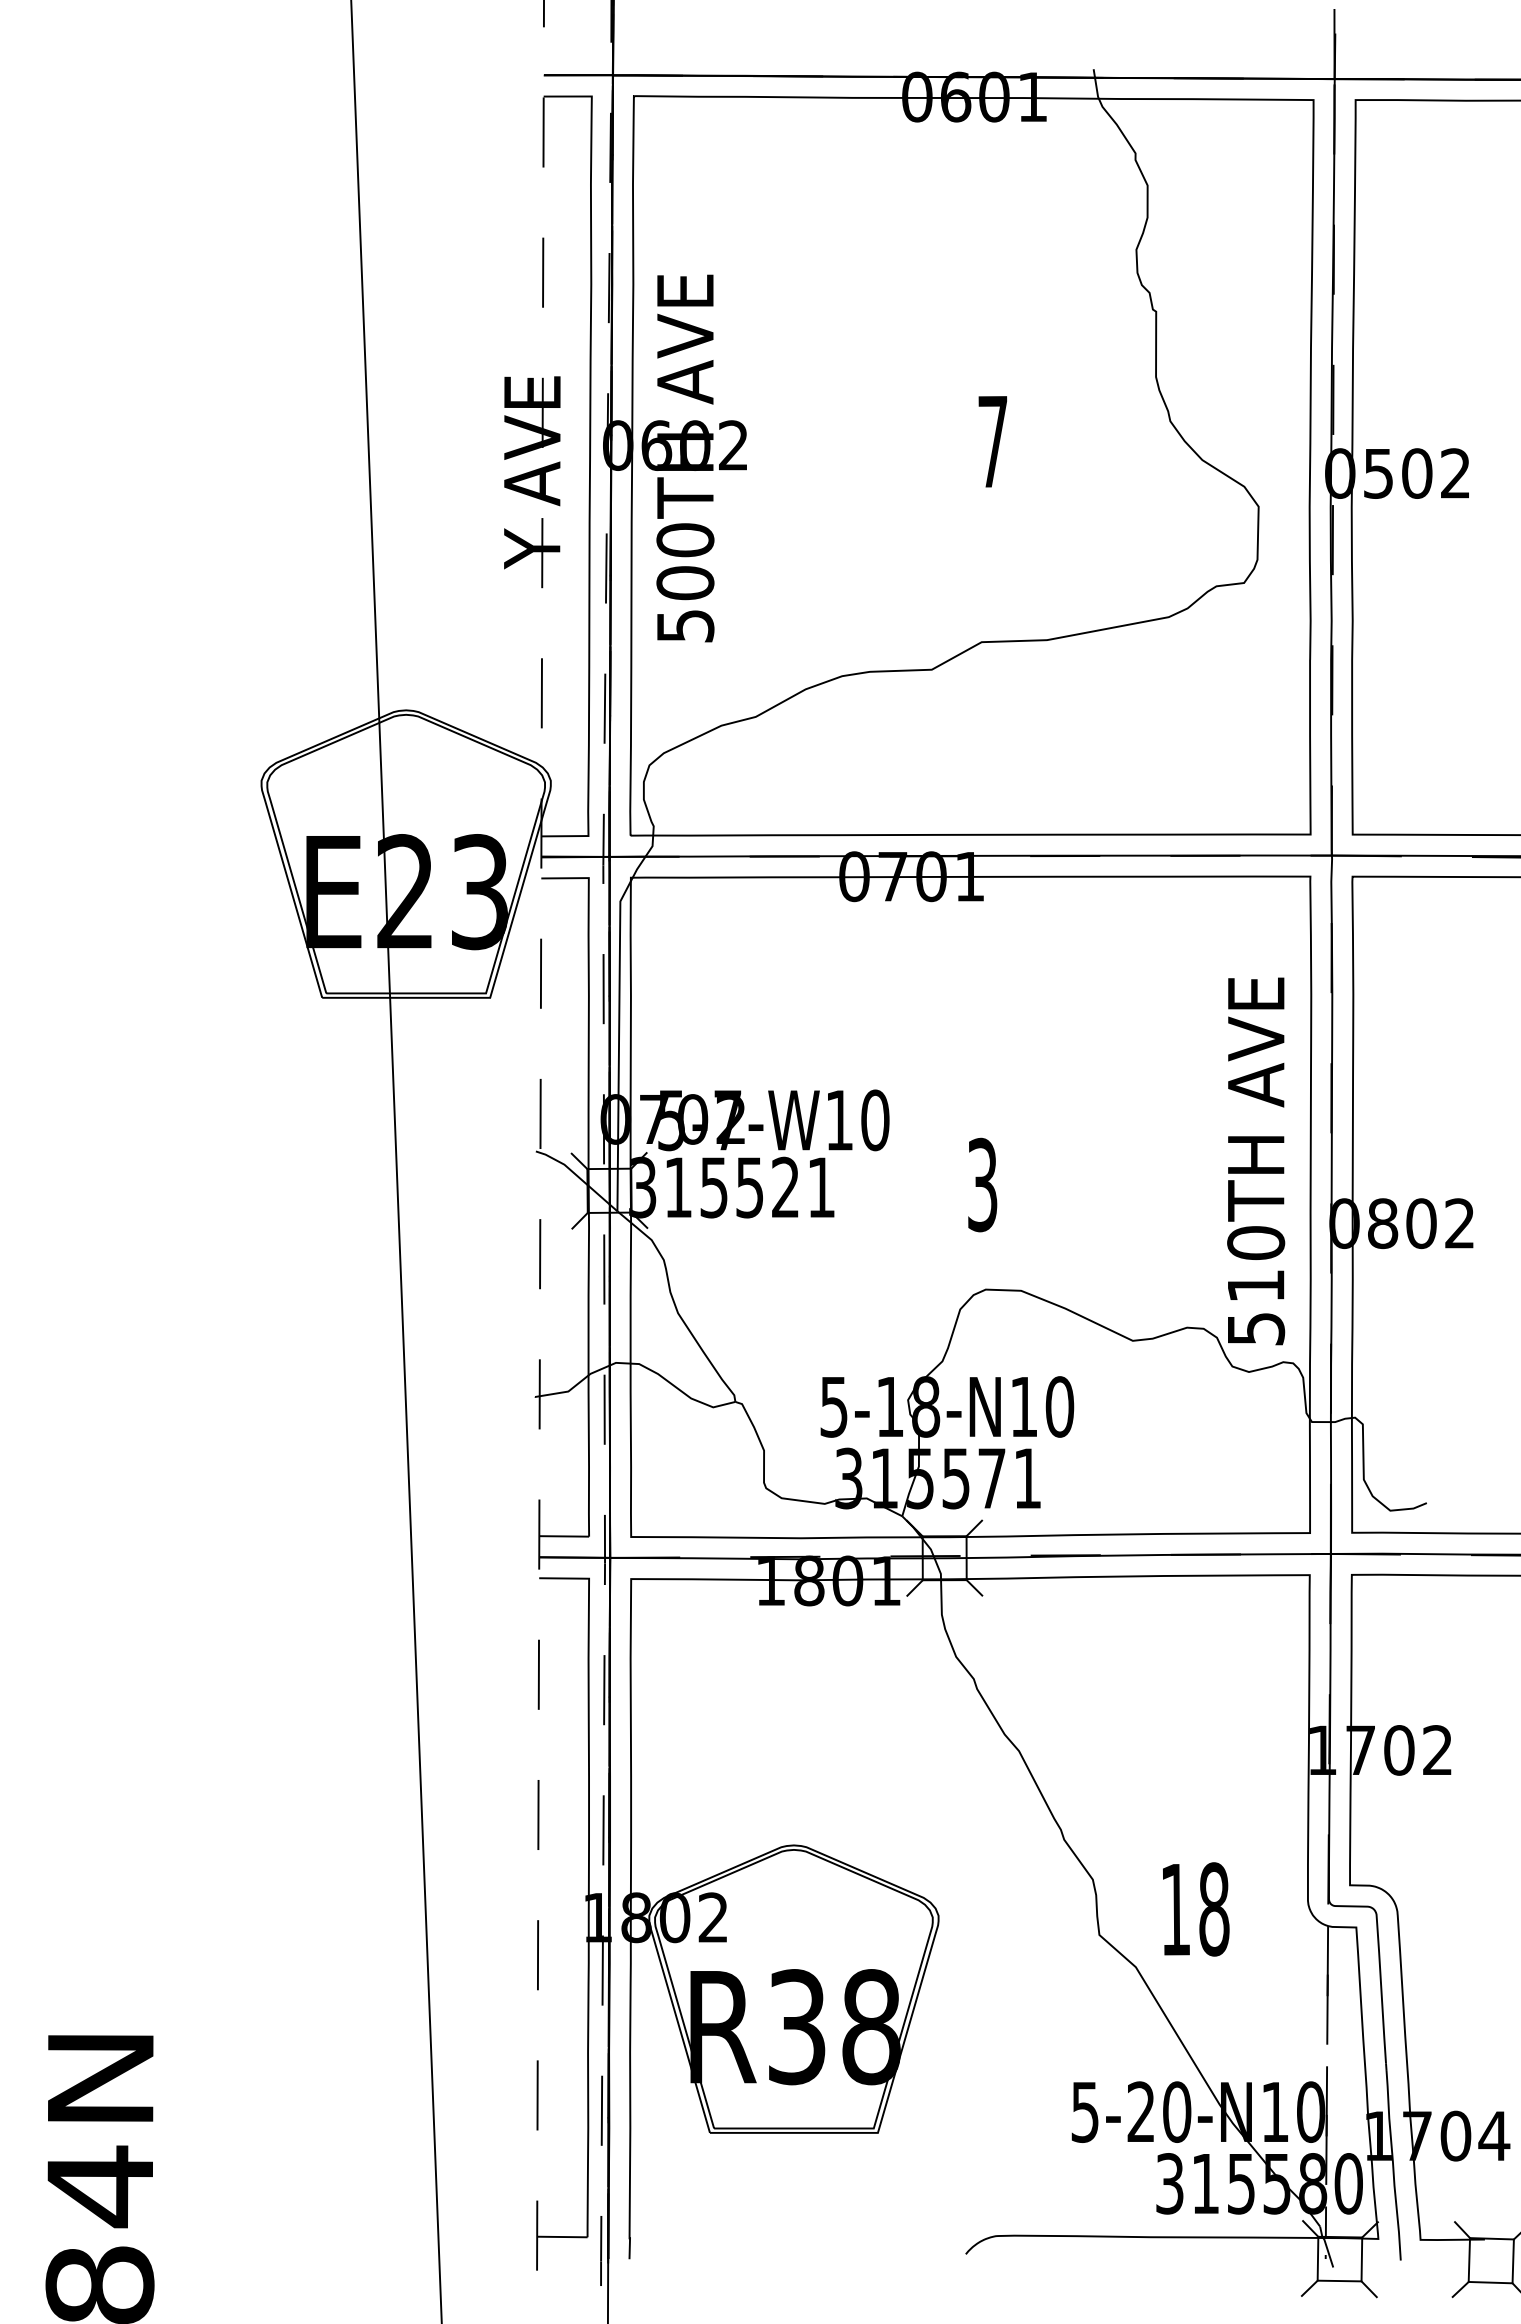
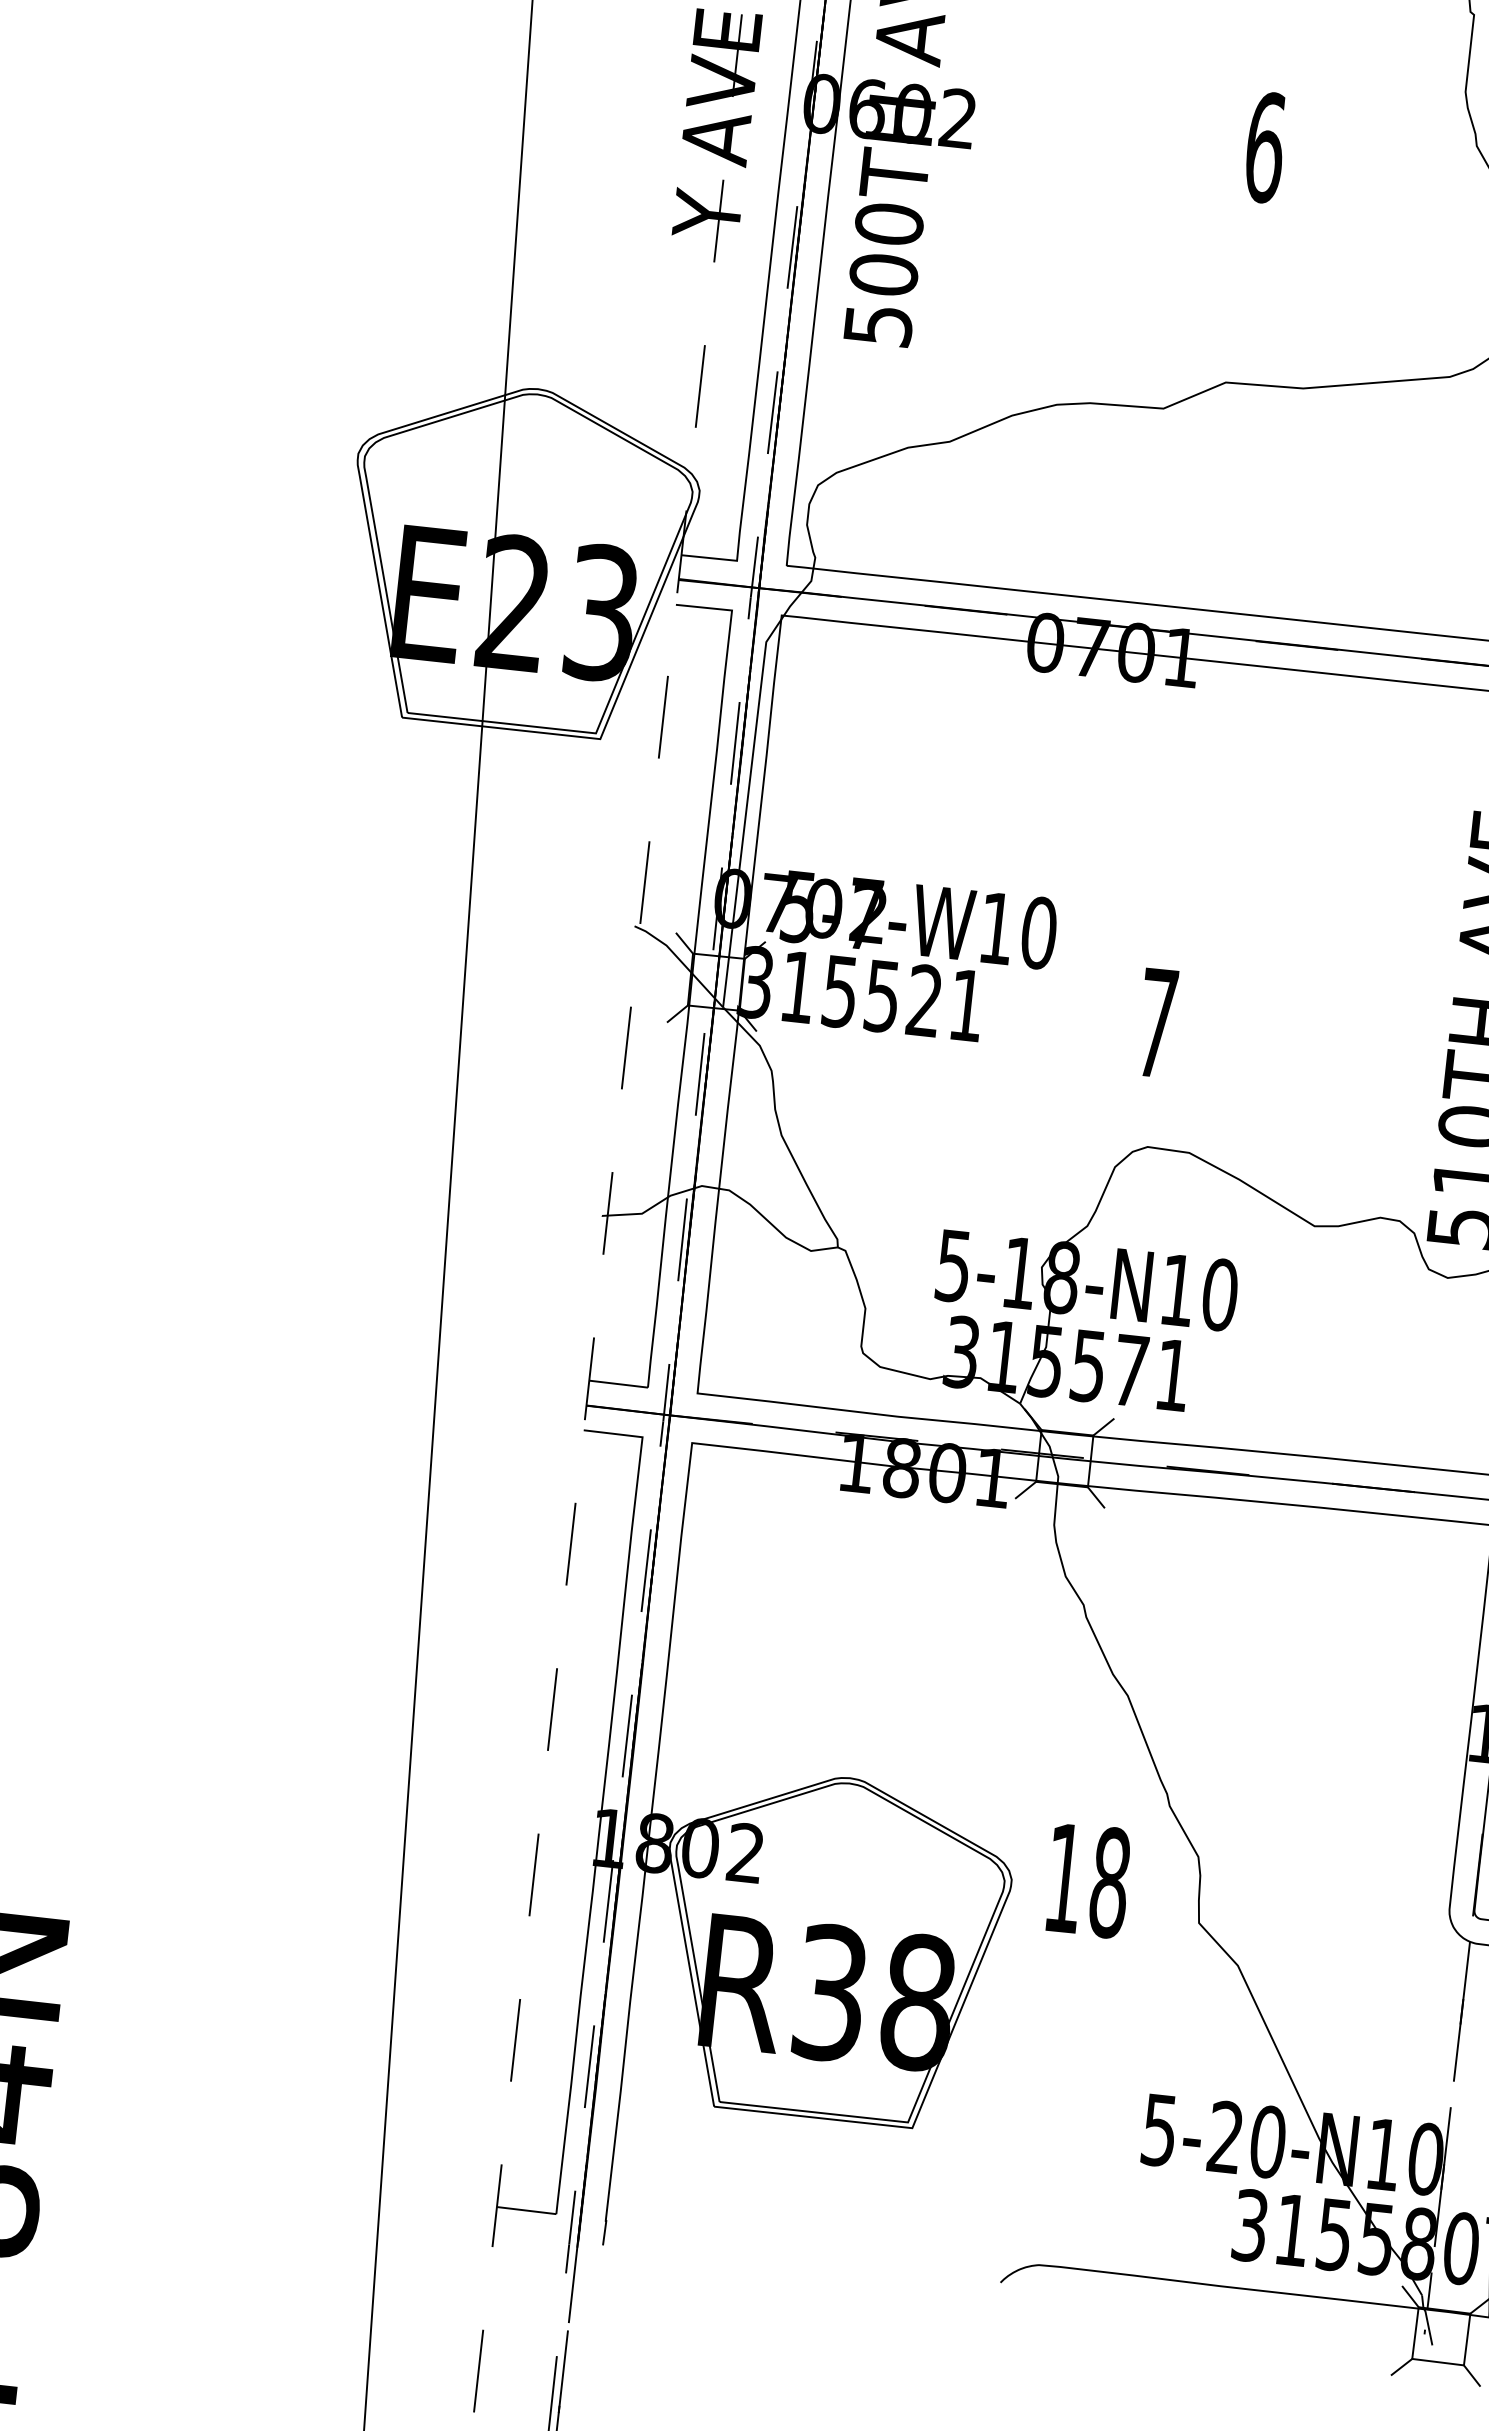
text: (993, 441) -> (1265, 147), 7 -> 6
text: (982, 1184) -> (1157, 1022), 3 -> 7
text: (1196, 1909) -> (1089, 1880), moved

